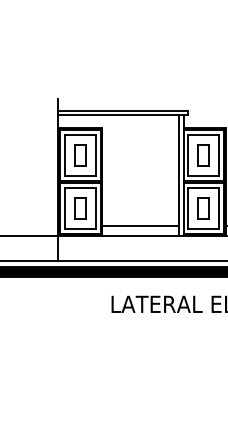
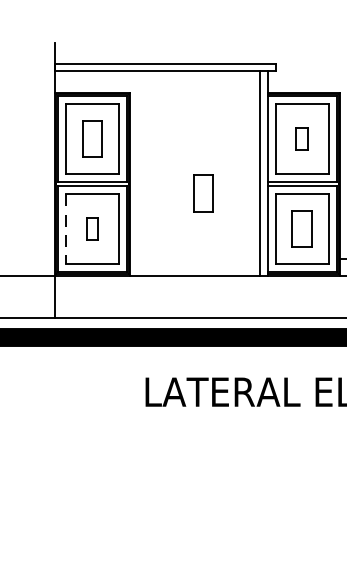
part: (203, 155) -> (301, 139), size x0.6
part: (145, 187) -> (203, 193), added
line: (64, 208) -> (65, 229), solid -> dashed
part: (80, 208) -> (92, 229), size x0.6
line: (140, 225) -> (194, 258), removed

